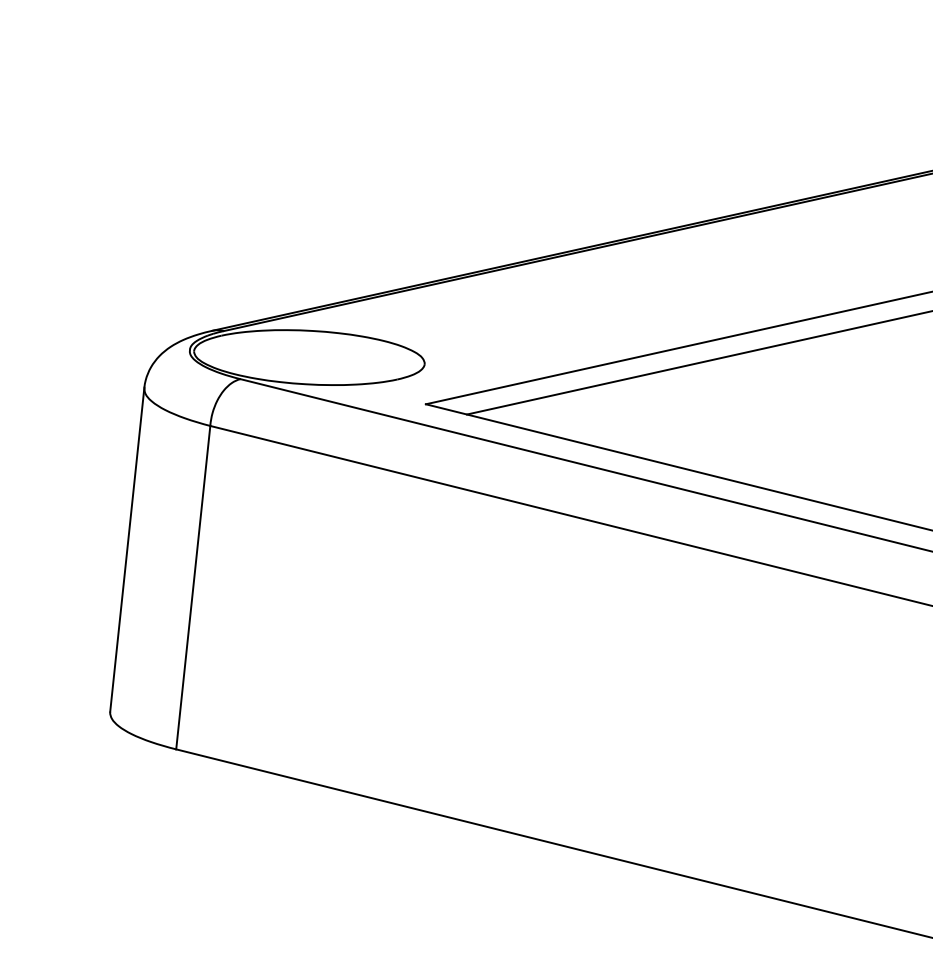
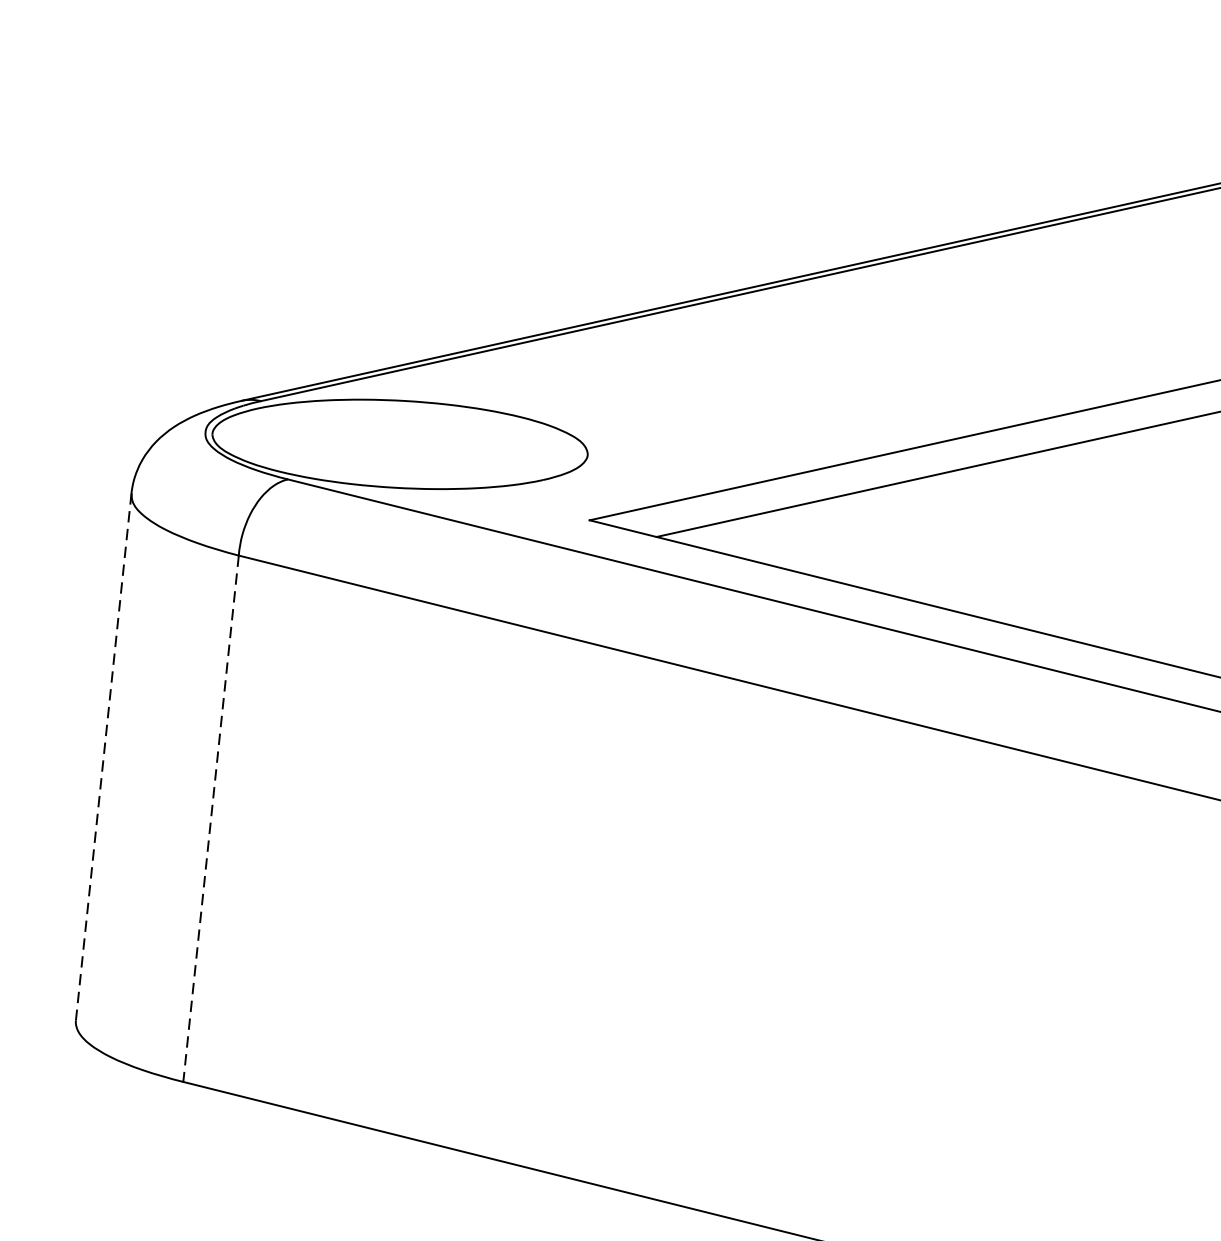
line: (127, 549) -> (104, 756), solid -> dashed
line: (193, 587) -> (211, 818), solid -> dashed

